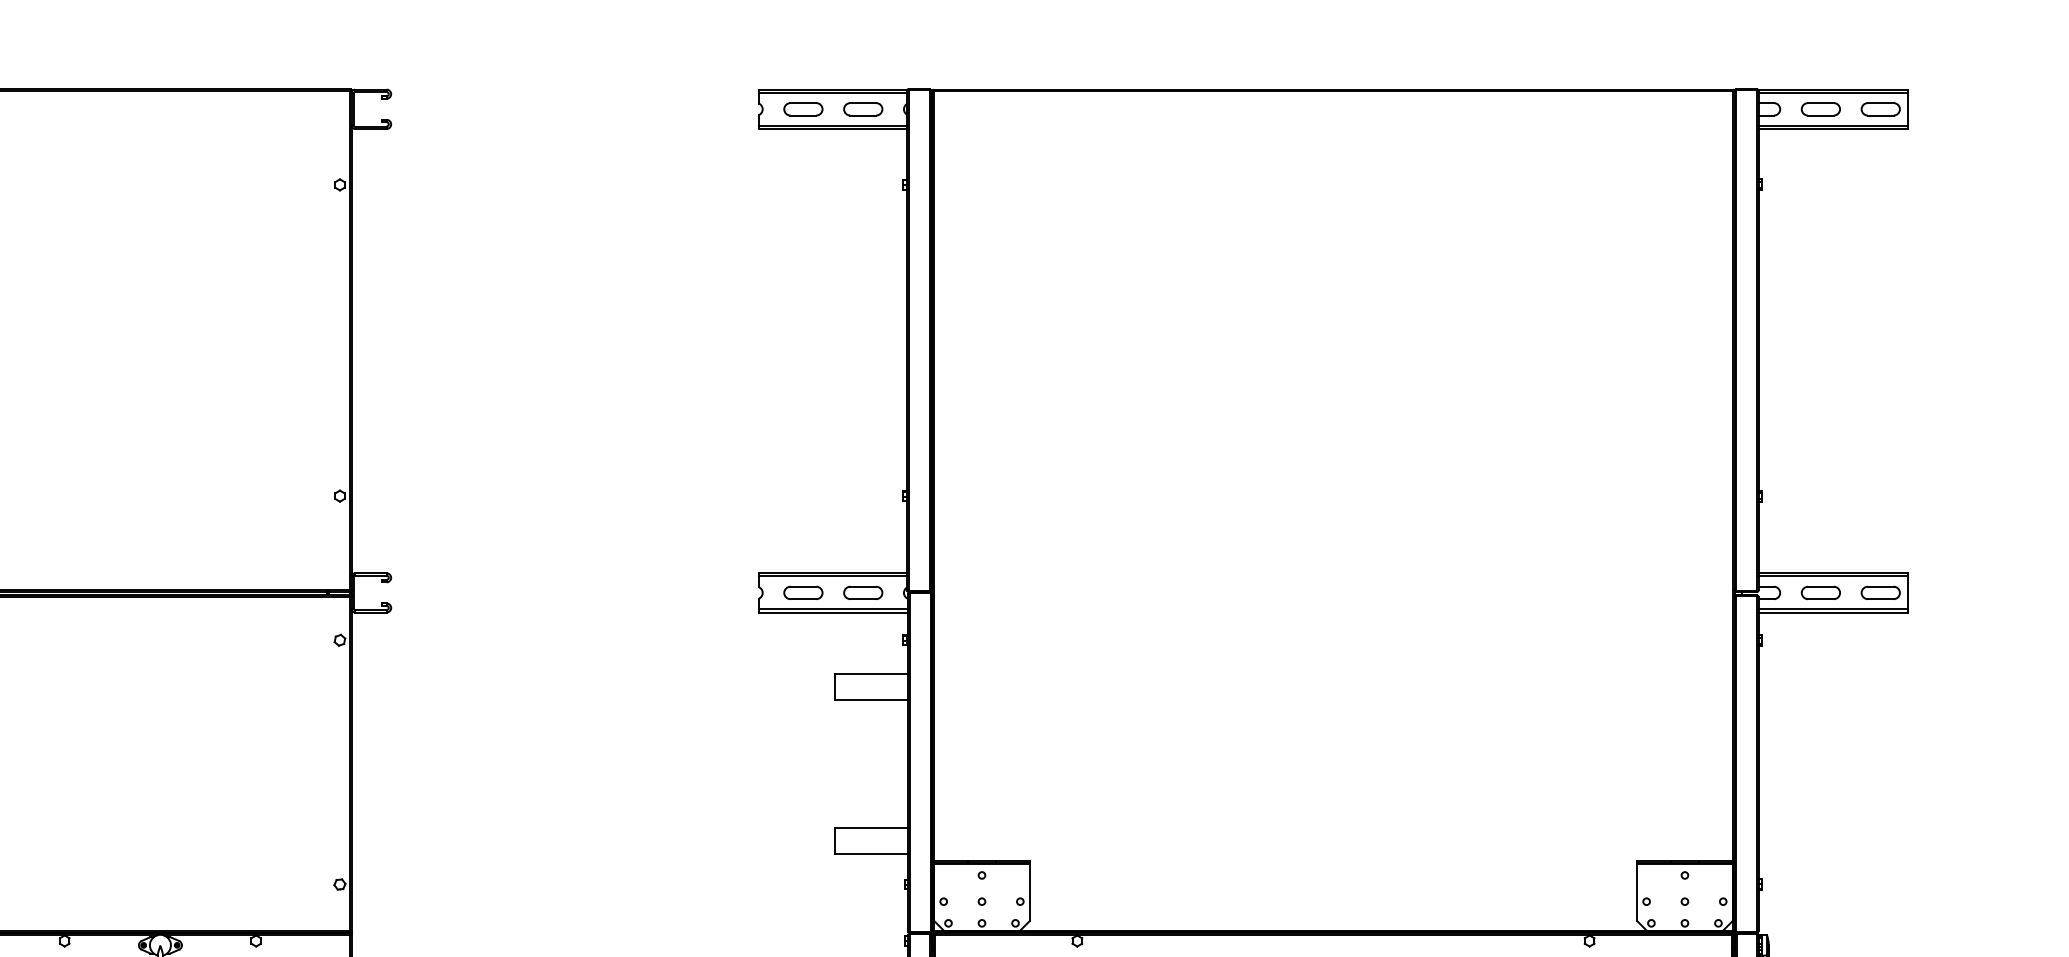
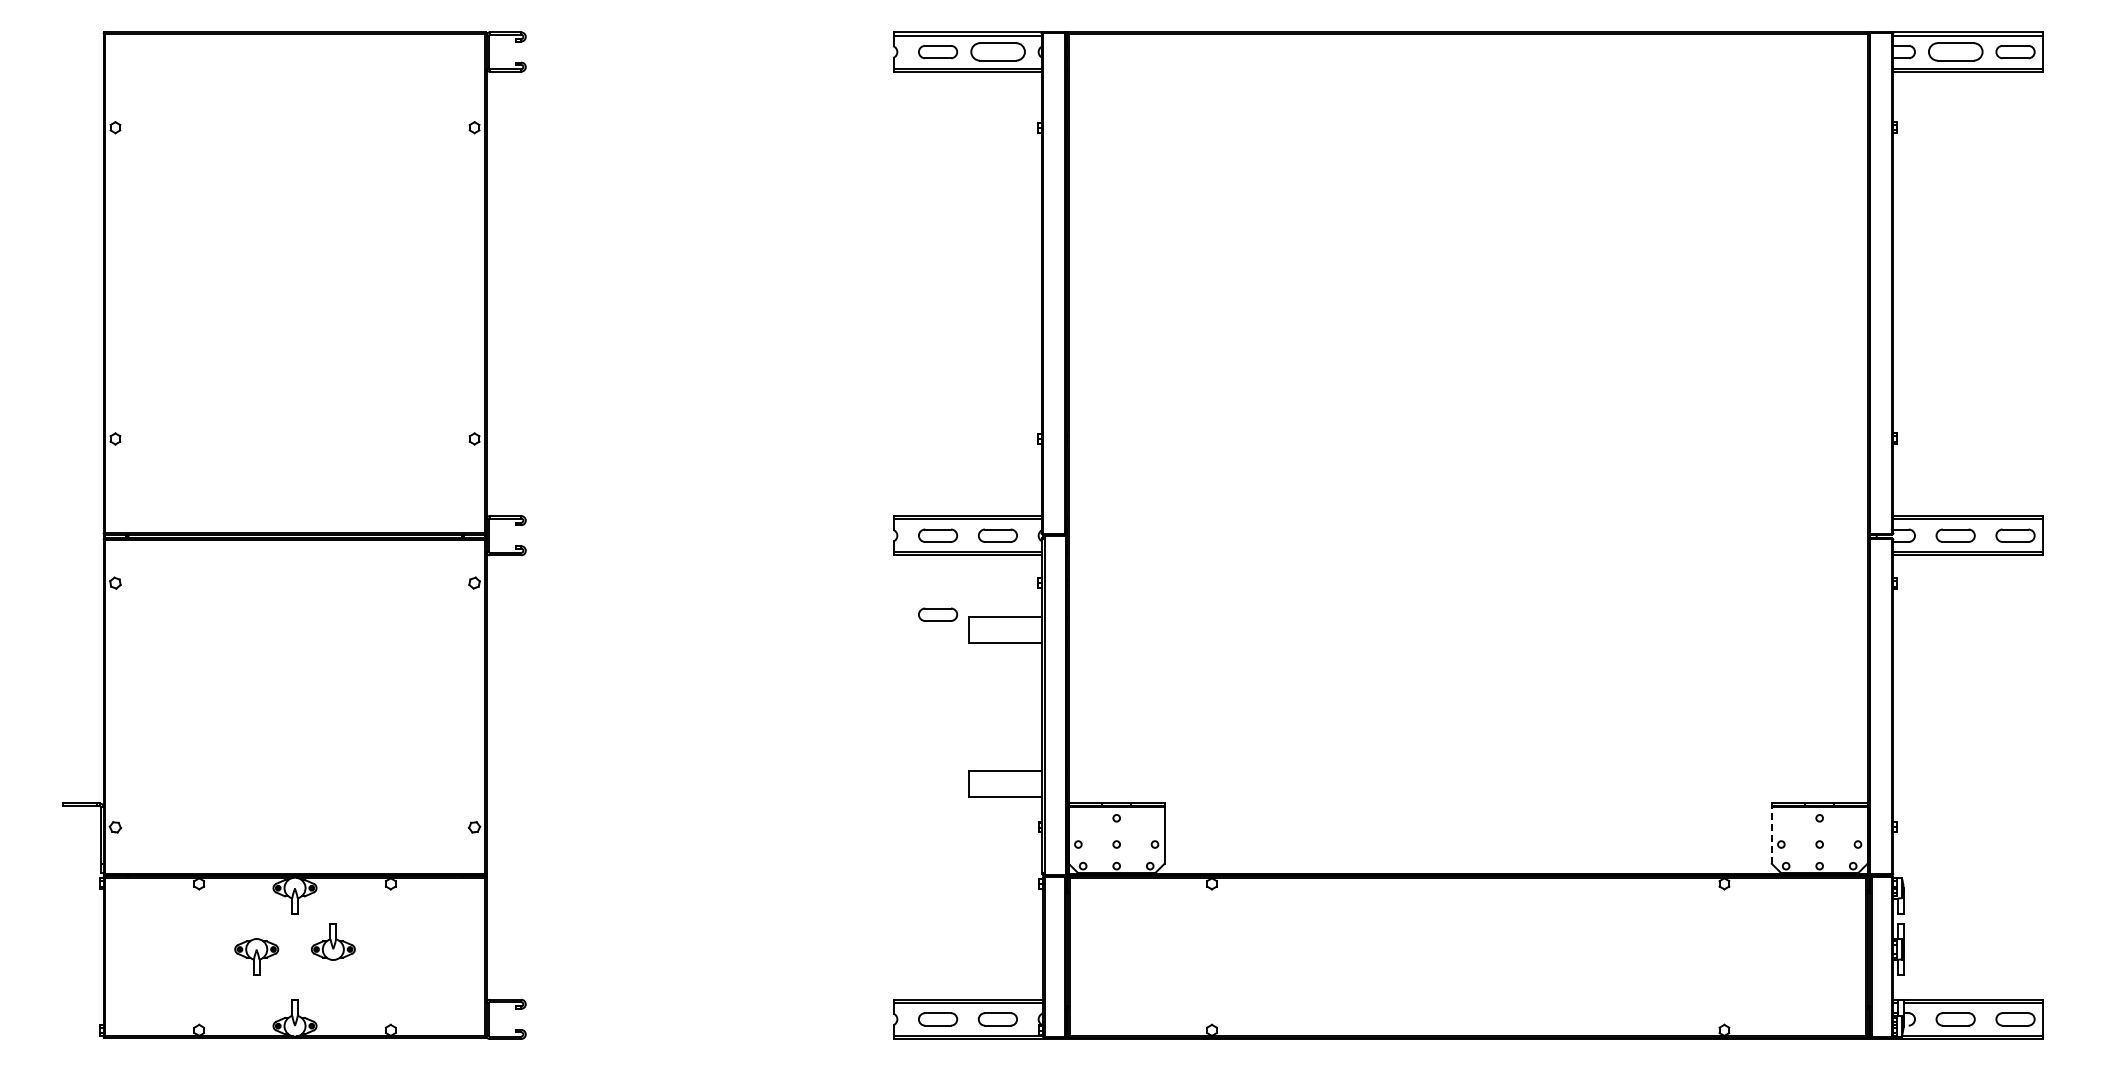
part: (862, 109) -> (997, 52), size x1.4
part: (1820, 109) -> (1955, 52), size x1.4
part: (803, 671) -> (938, 614), added
line: (1636, 891) -> (1771, 834), solid -> dashed

